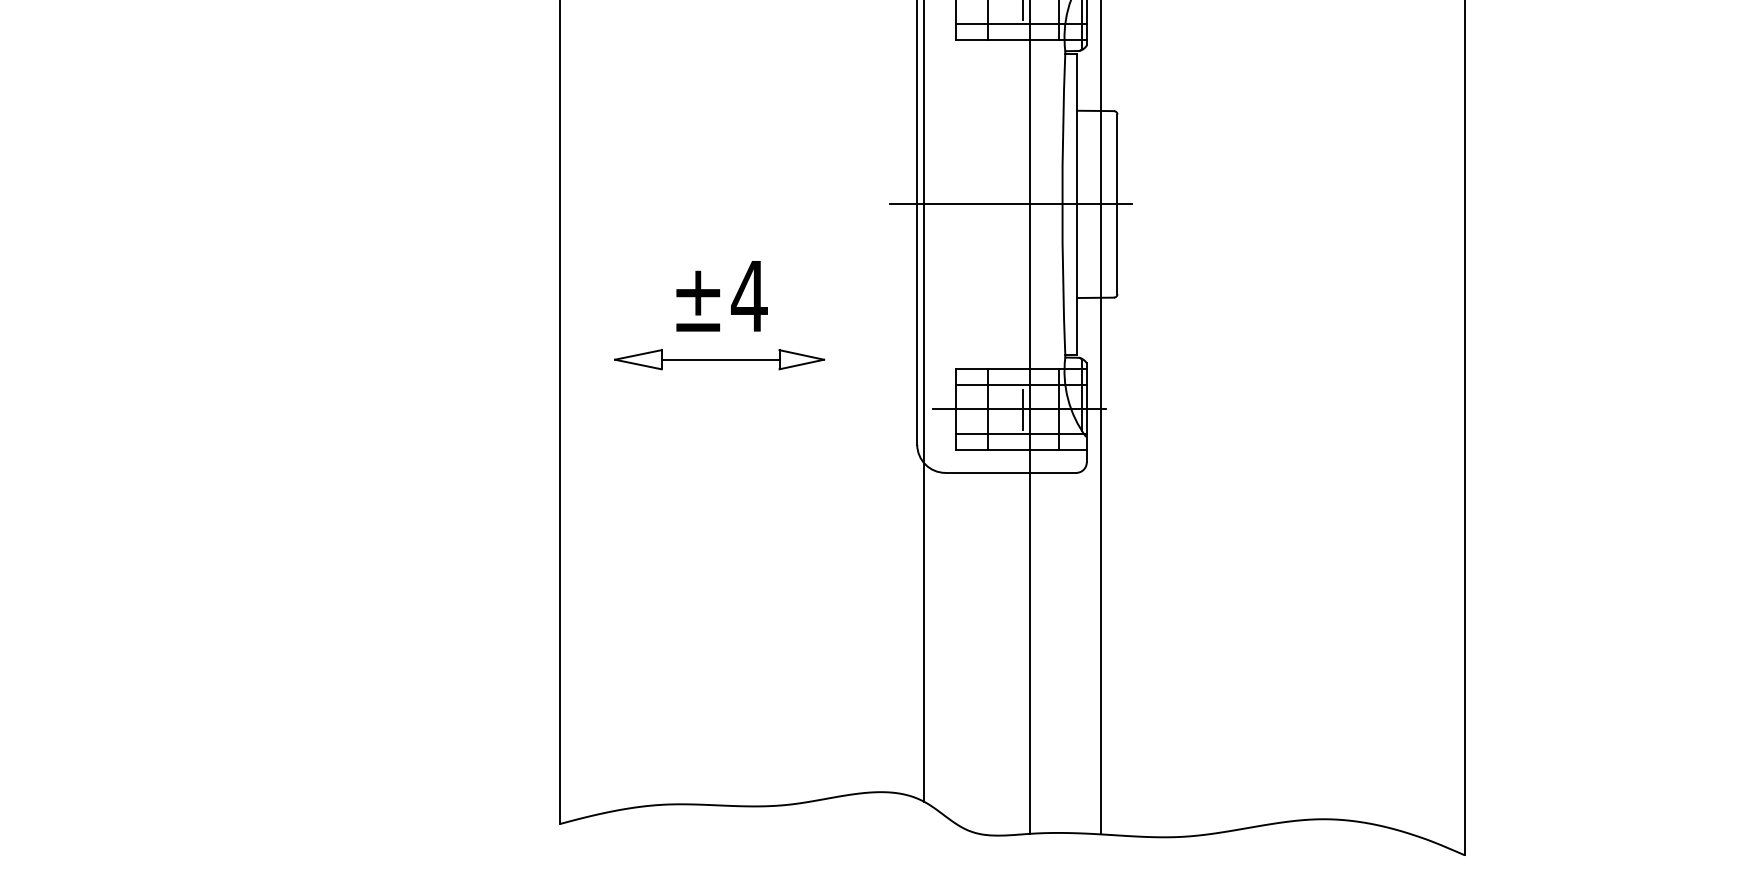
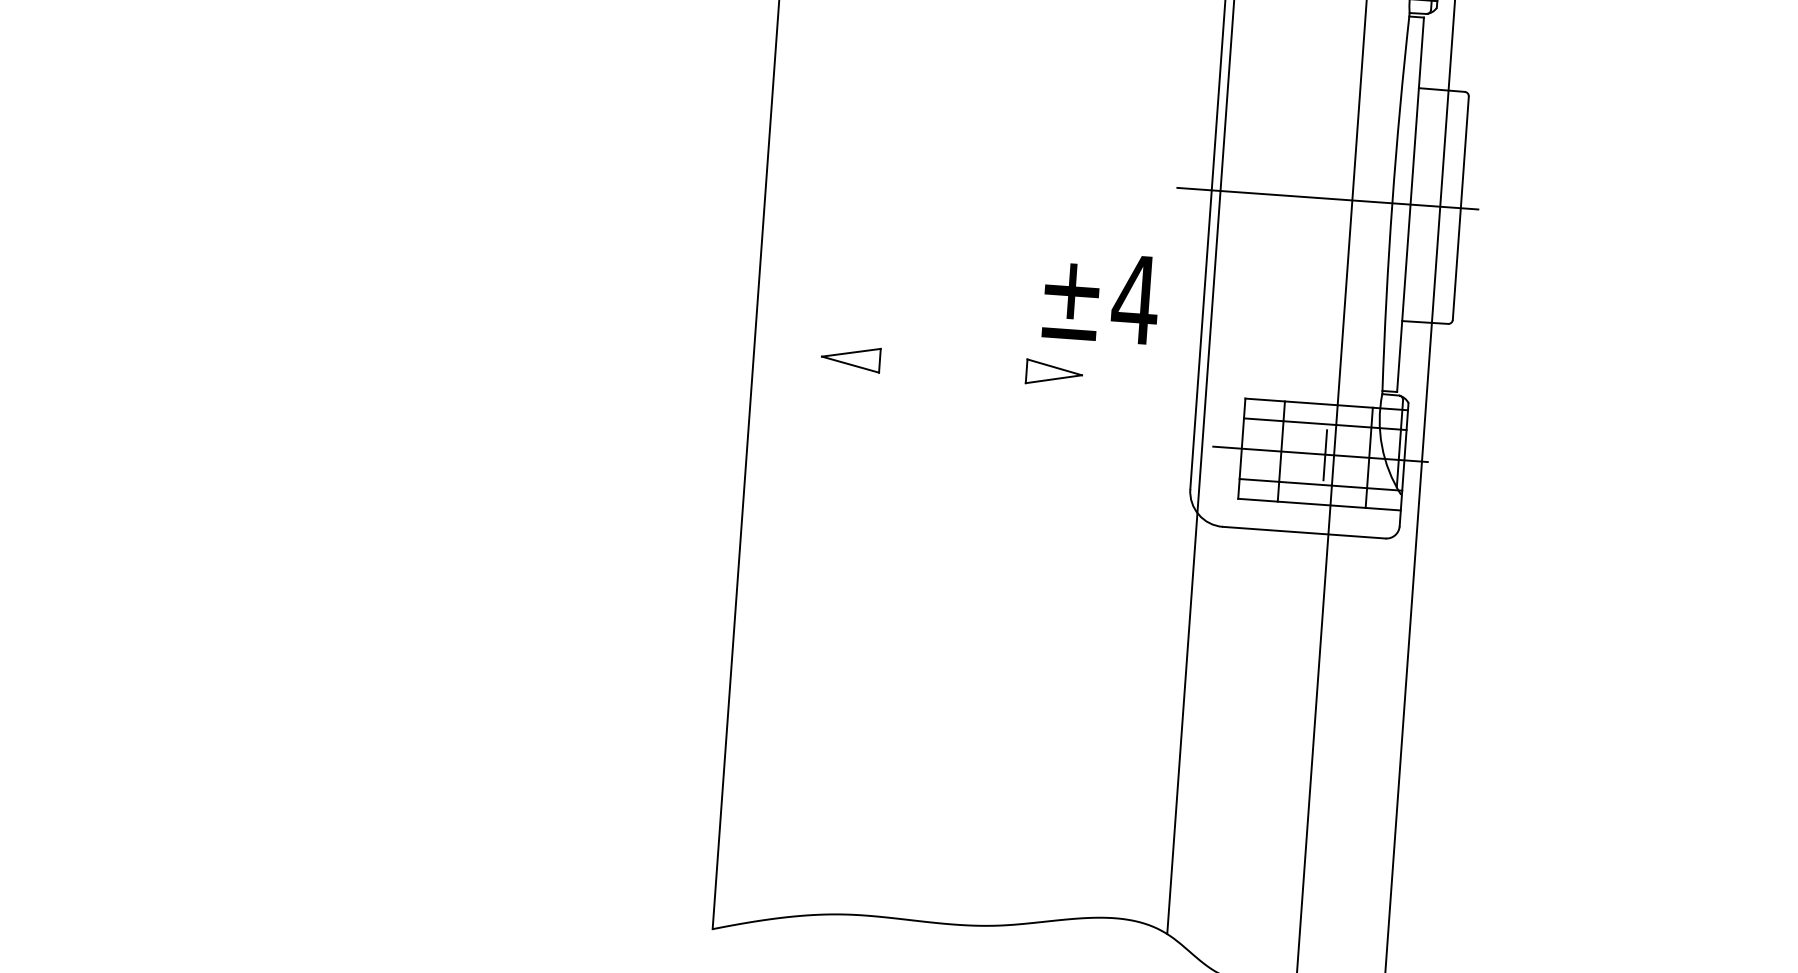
text: (721, 296) -> (1100, 297), moved
line: (720, 359) -> (953, 365), removed

